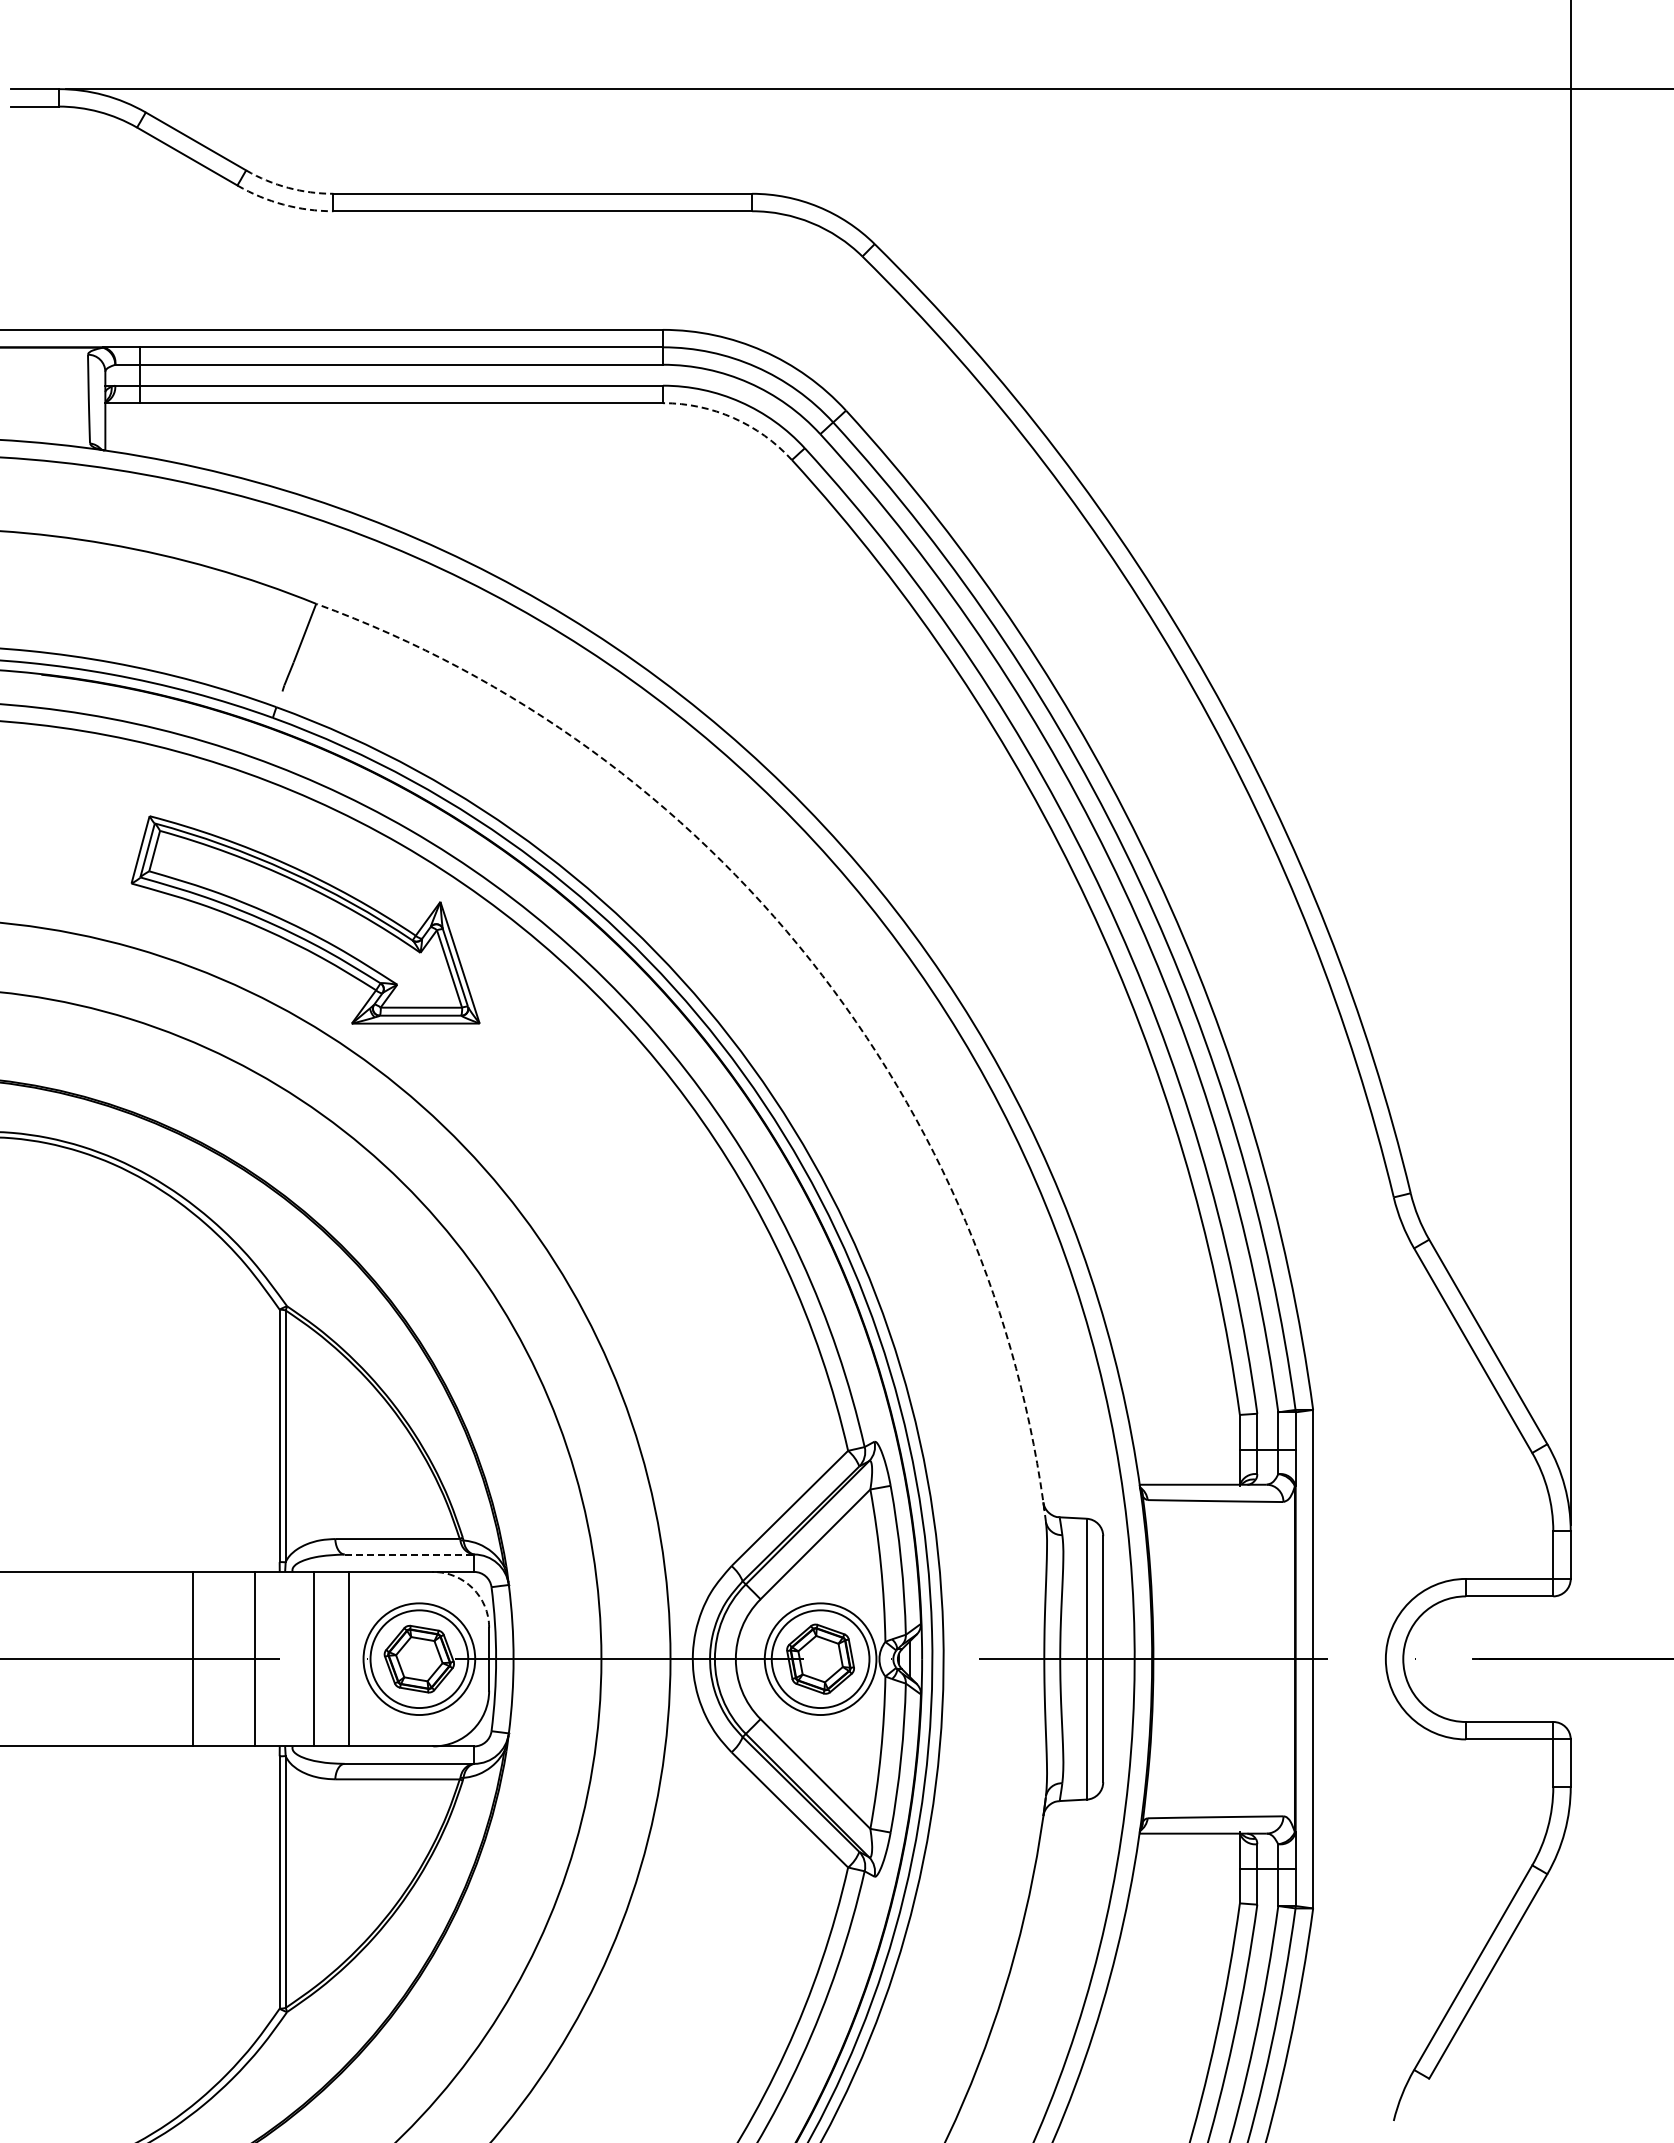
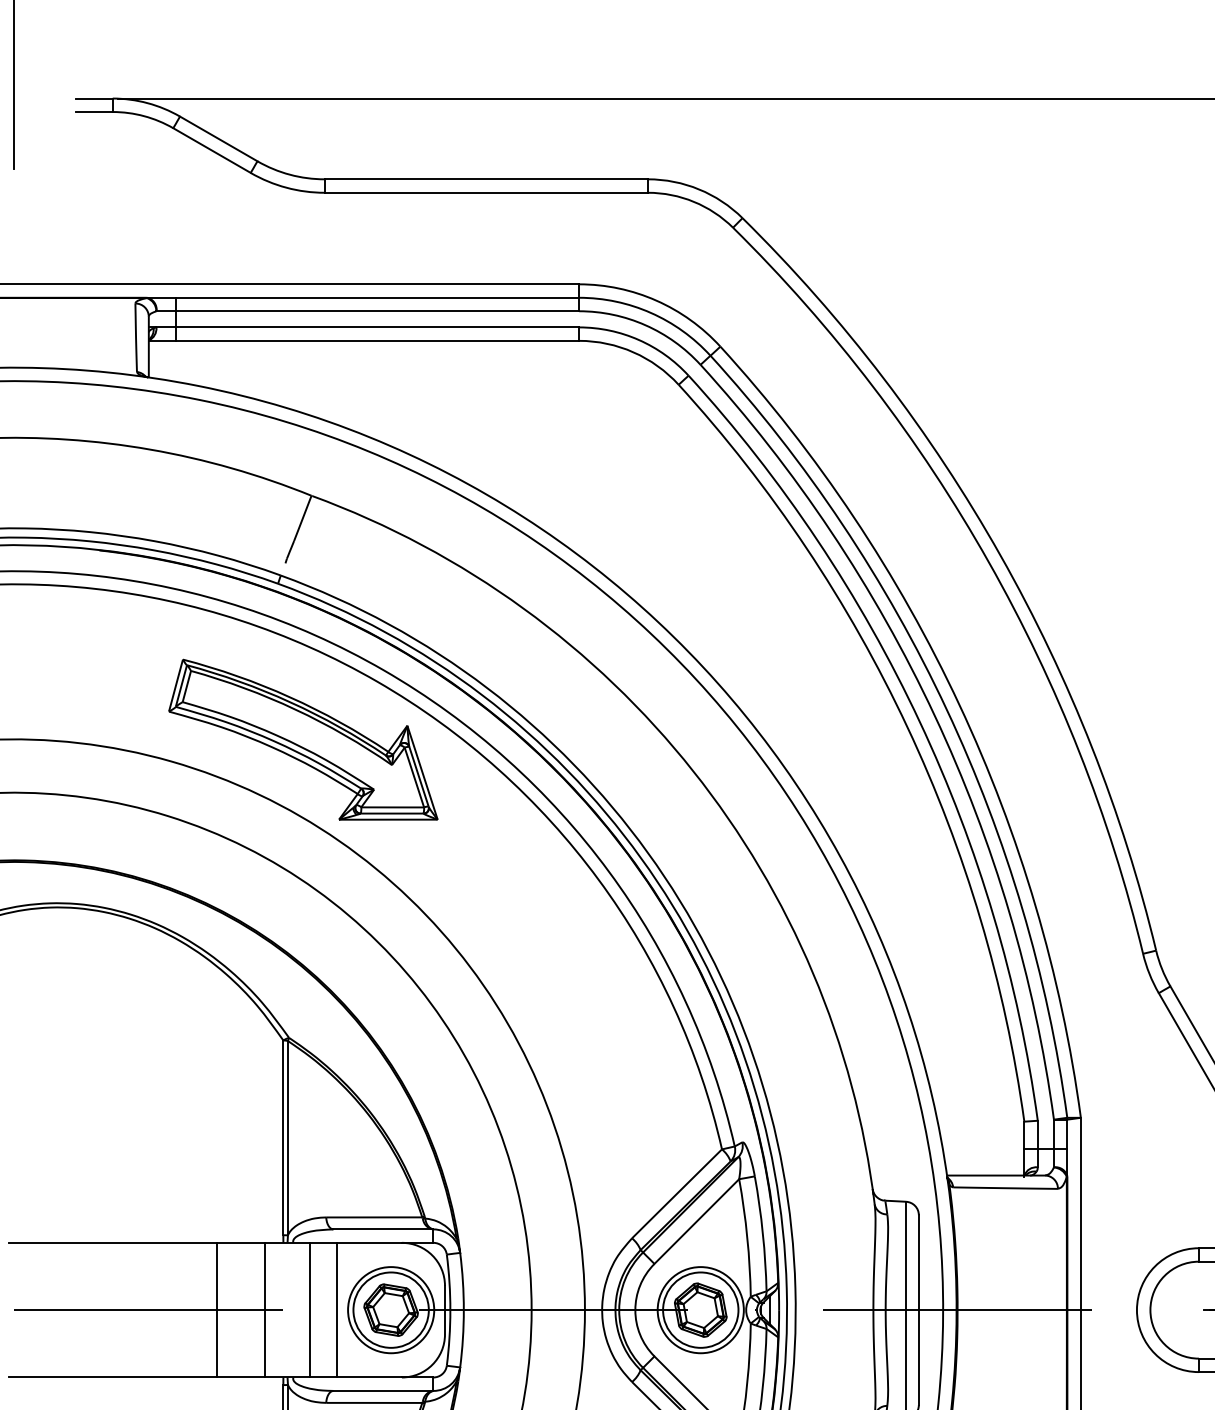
arc: (288, 187) -> (290, 174), dashed -> solid
arc: (283, 204) -> (286, 187), dashed -> solid
arc: (733, 418) -> (633, 352), dashed -> solid
arc: (810, 960) -> (692, 770), dashed -> solid
line: (409, 1554) -> (383, 1229), dashed -> solid
arc: (472, 1588) -> (432, 1255), dashed -> solid

